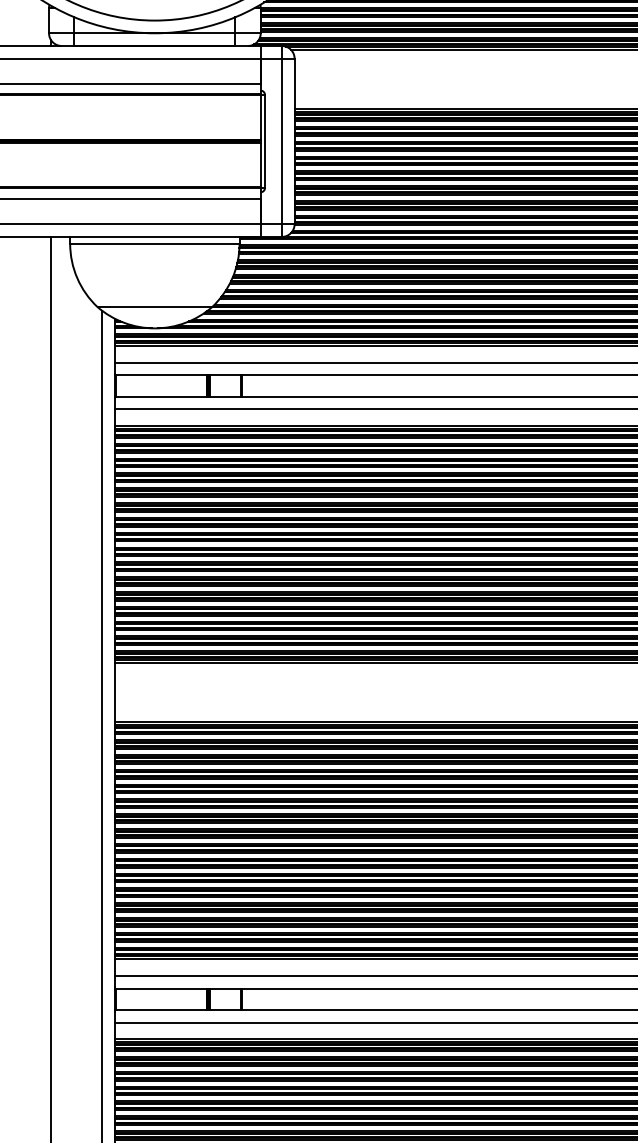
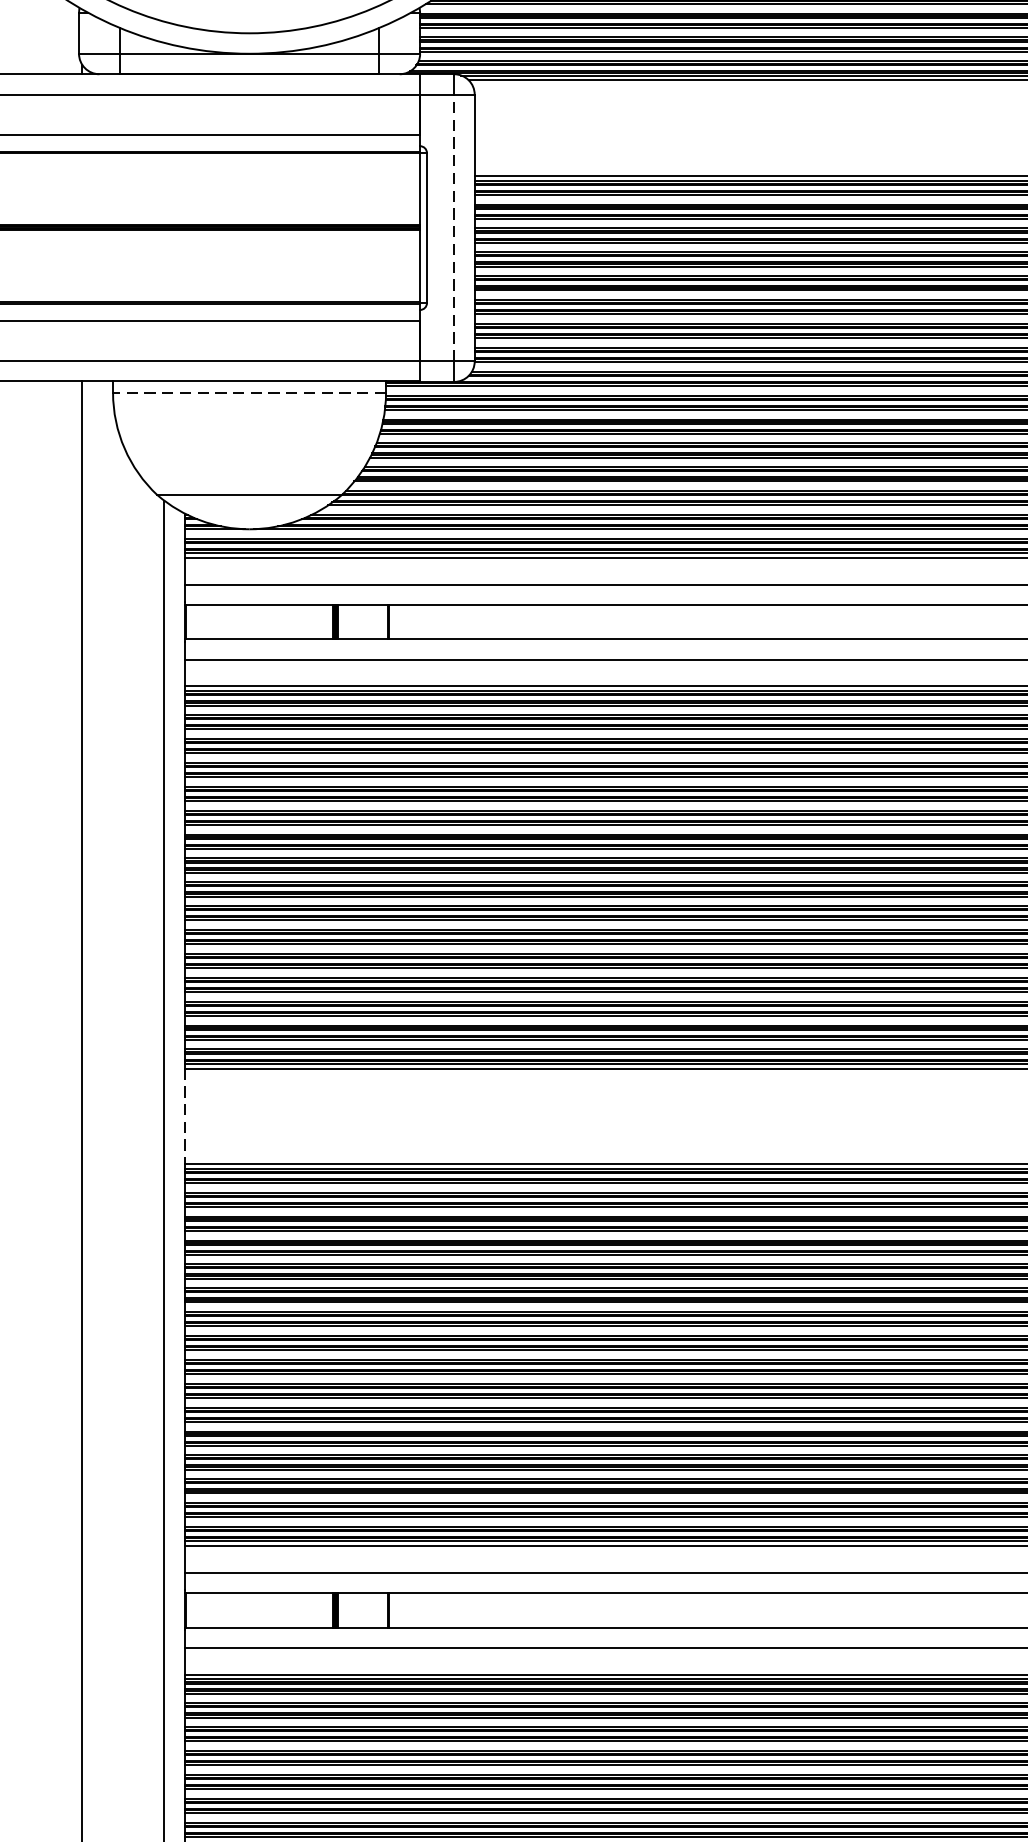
line: (281, 141) -> (453, 228), solid -> dashed
line: (154, 243) -> (248, 392), solid -> dashed
line: (114, 692) -> (184, 1115), solid -> dashed

